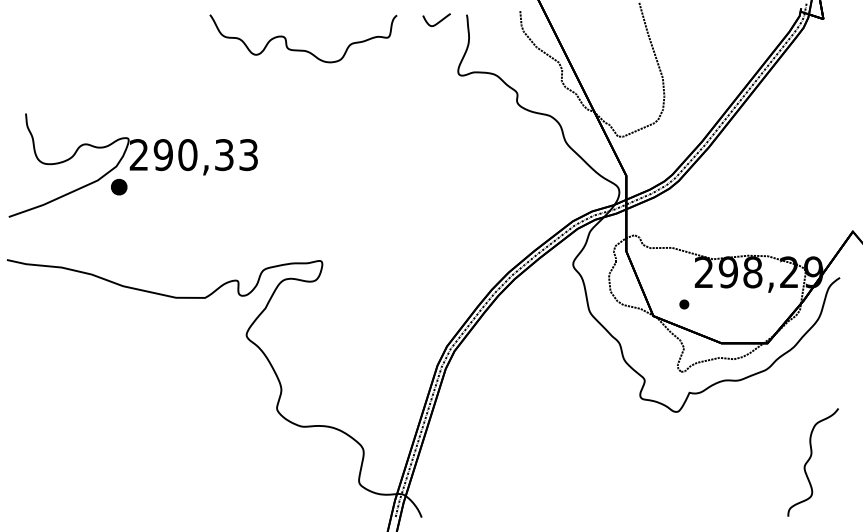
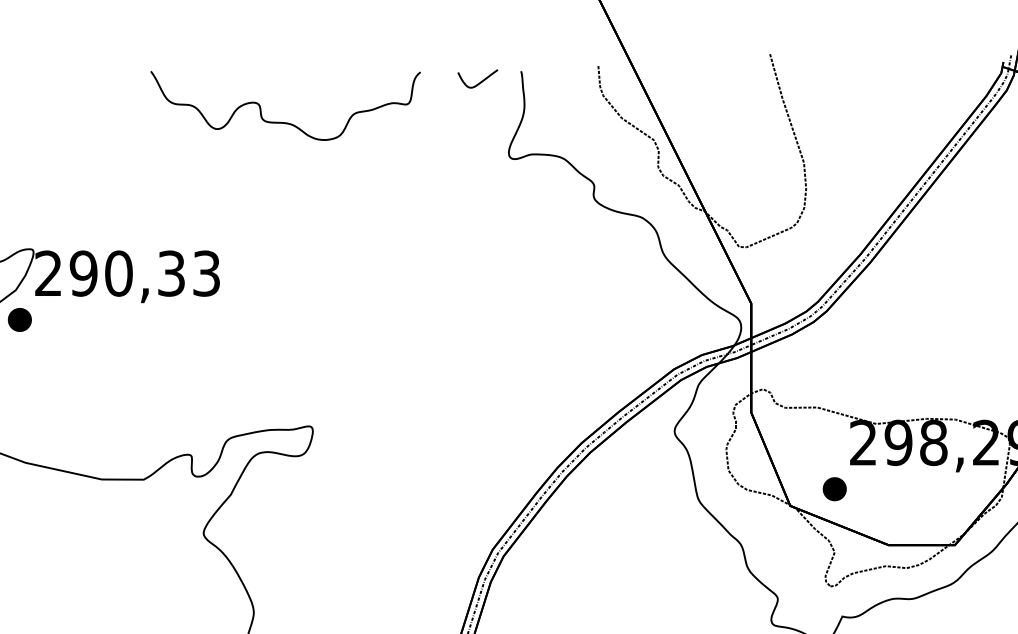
part: (684, 304) -> (835, 489), size x1.67

